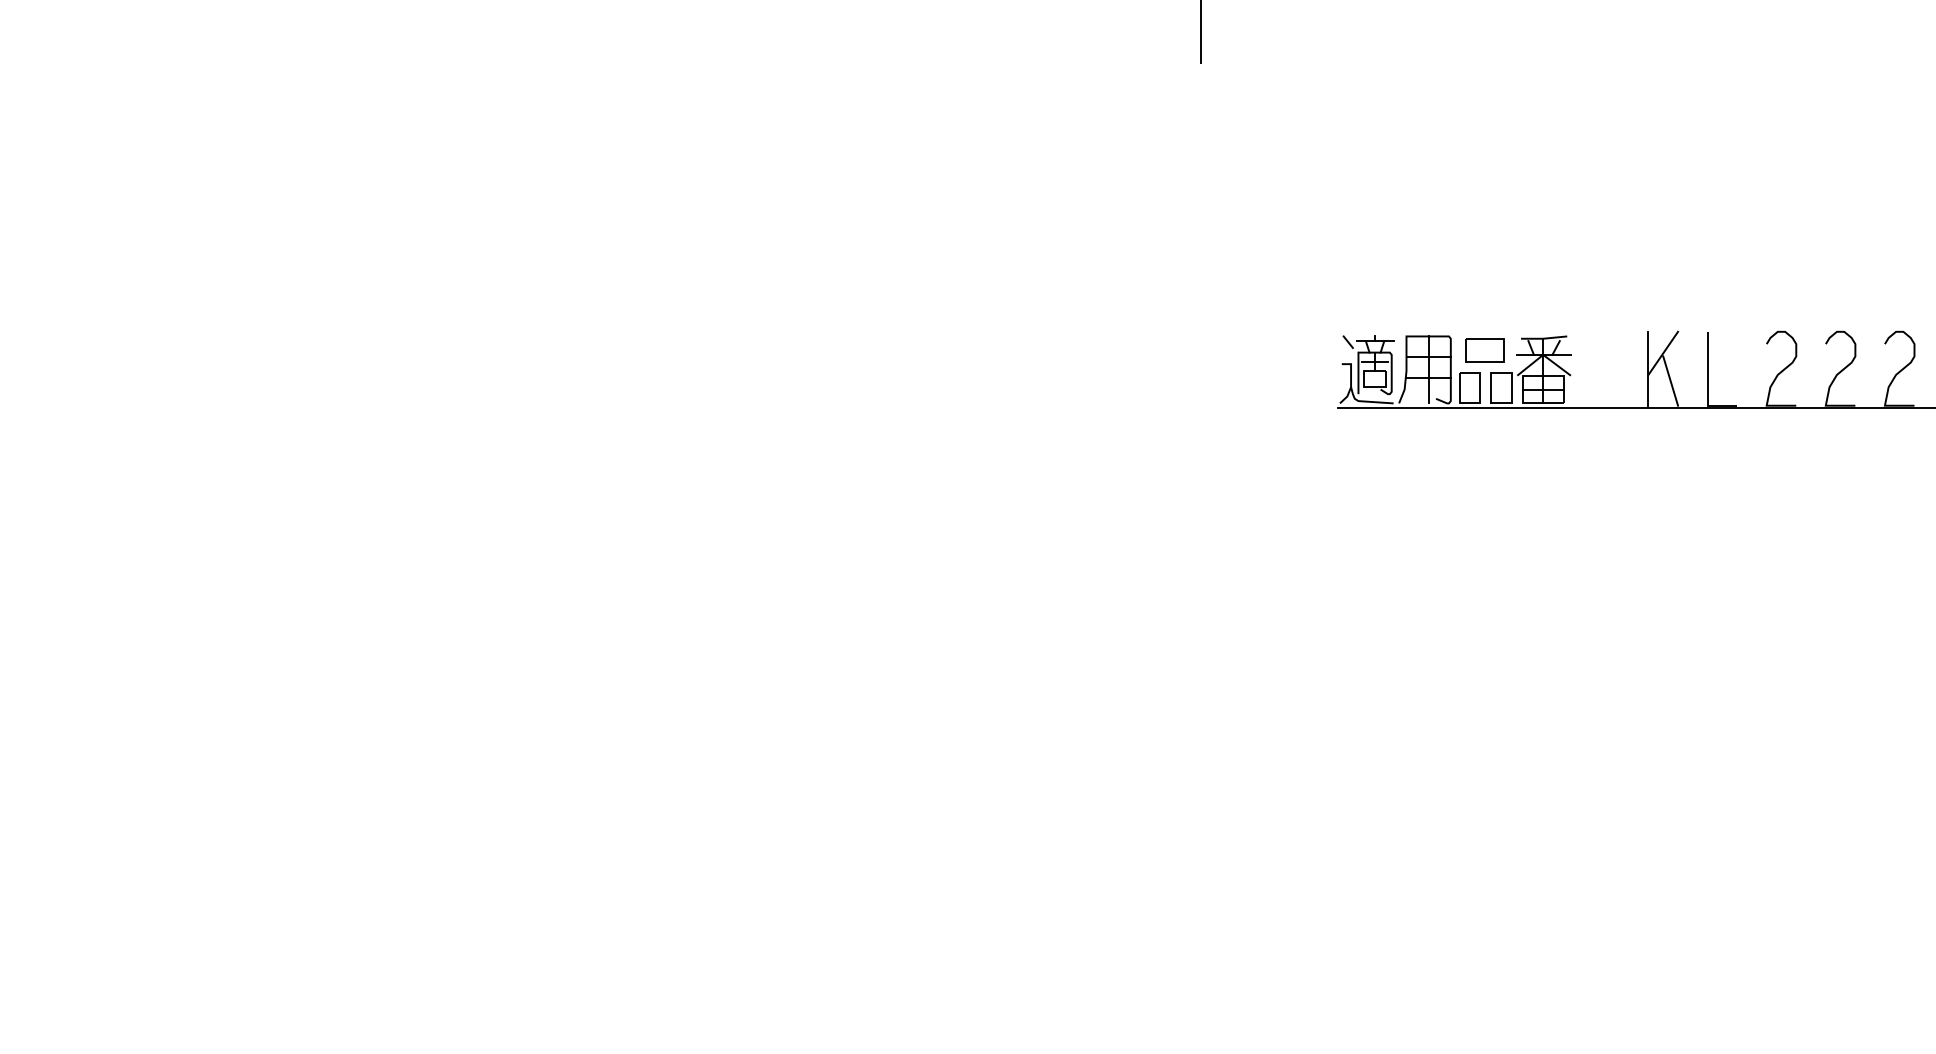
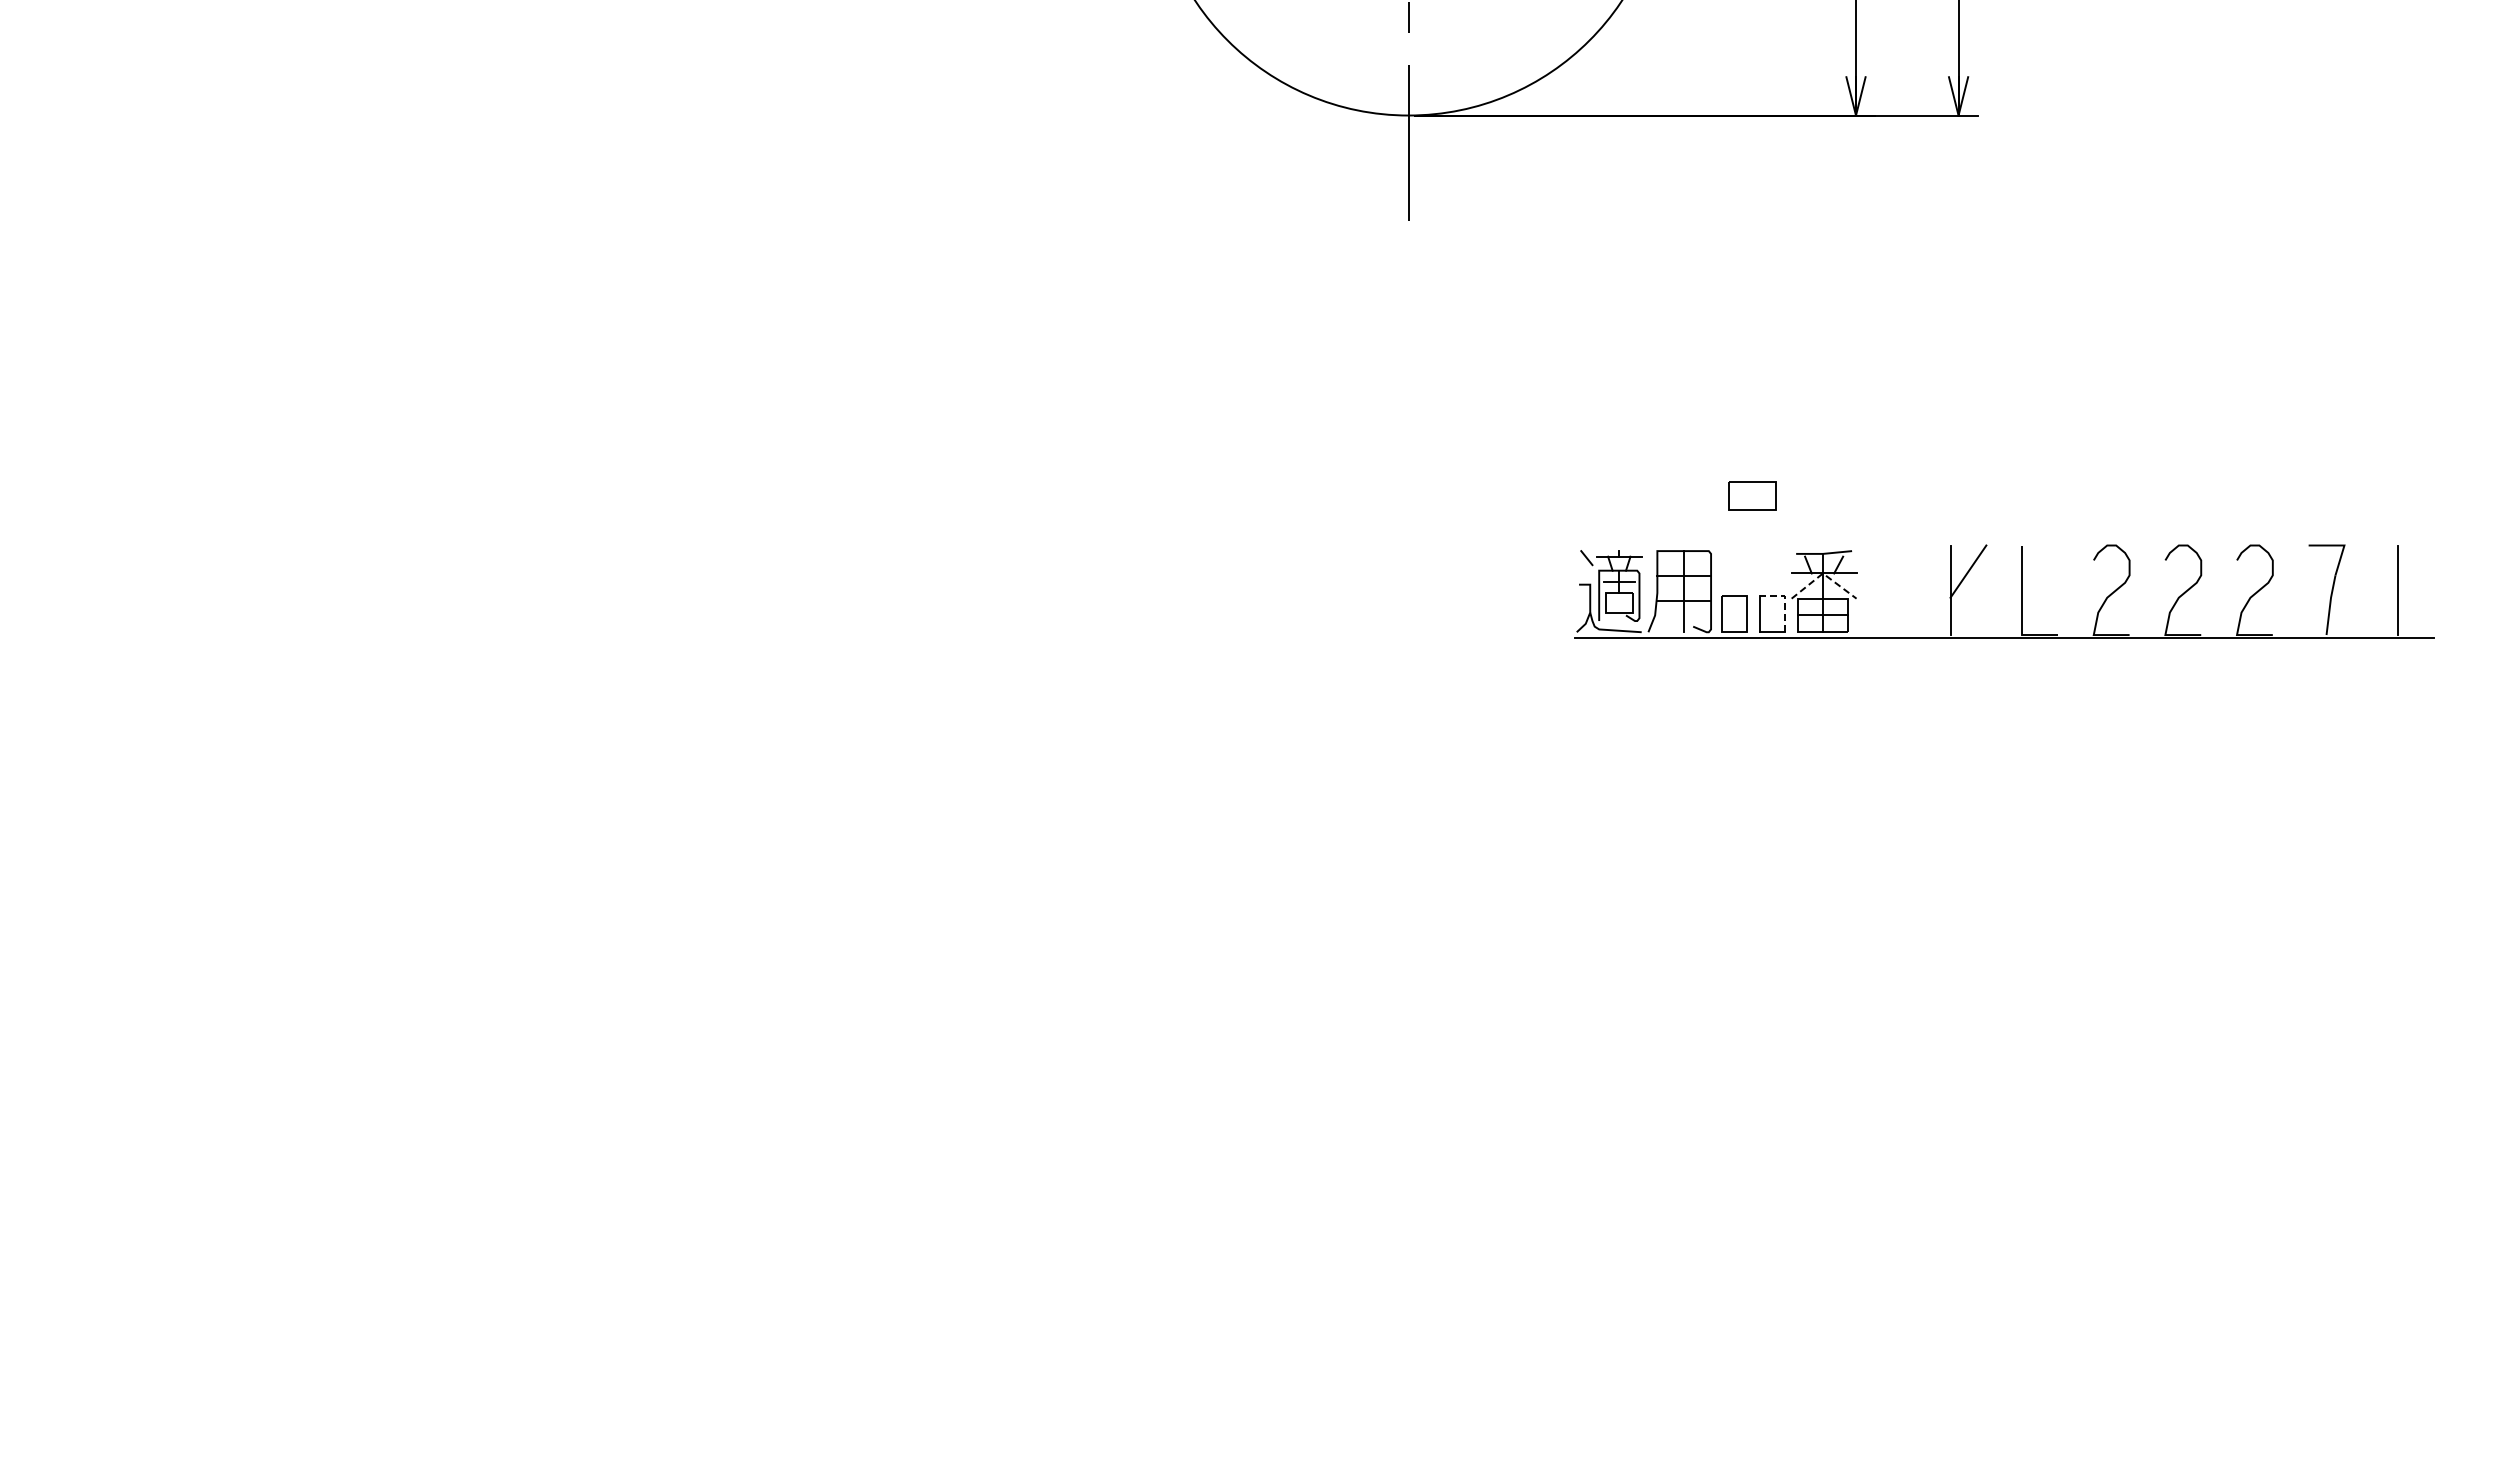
part: (1485, 349) -> (1752, 495), moved
line: (1542, 354) -> (1822, 573), solid -> dashed
line: (1511, 377) -> (1784, 600), solid -> dashed
line: (1670, 381) -> (1977, 605), removed

